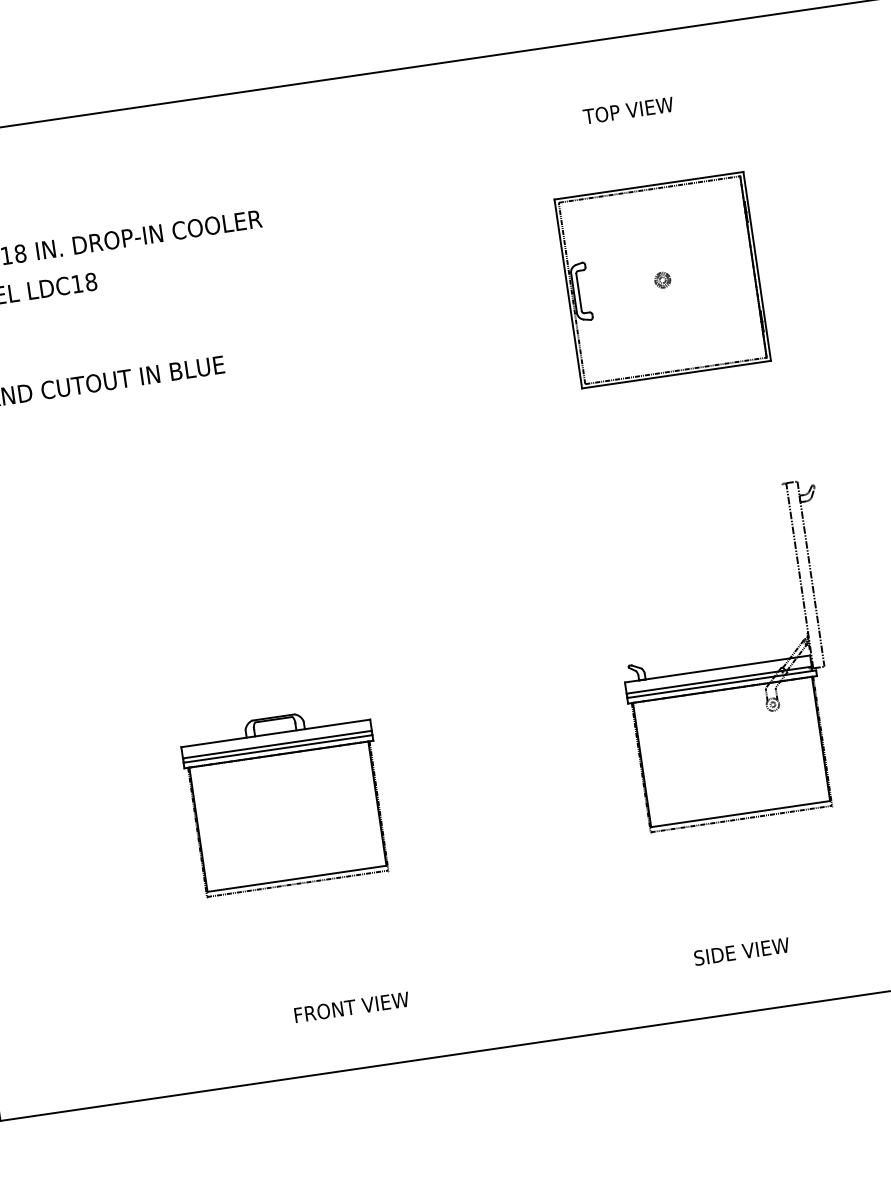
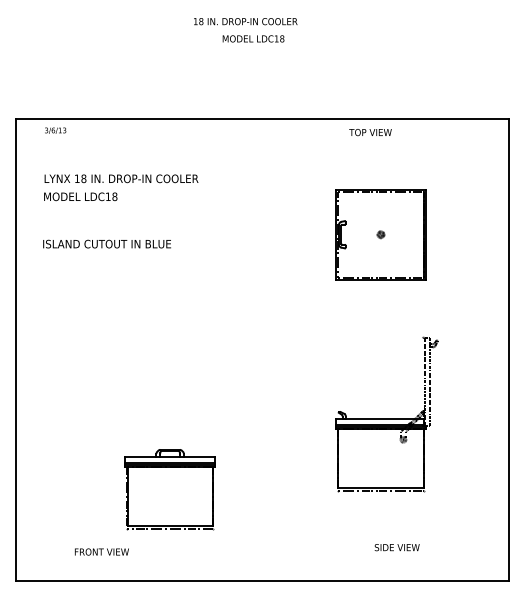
text: (628, 110) -> (370, 132), moved
part: (284, 801) -> (169, 489), moved
text: (740, 951) -> (396, 547), moved
text: (350, 1006) -> (101, 551), moved

